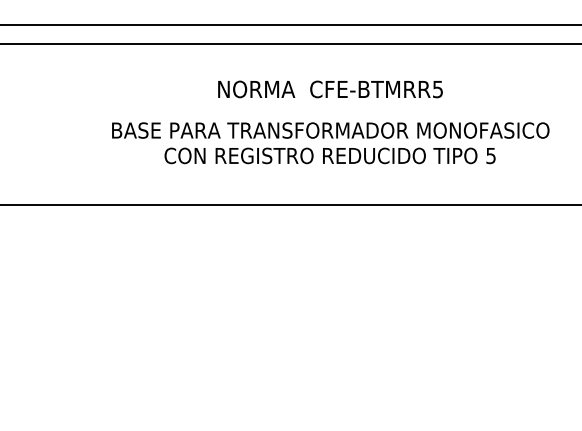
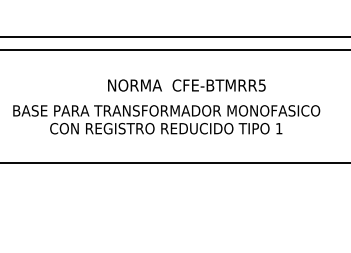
text: (330, 89) -> (186, 85), moved
text: (490, 156) -> (278, 129), 5 -> 1

